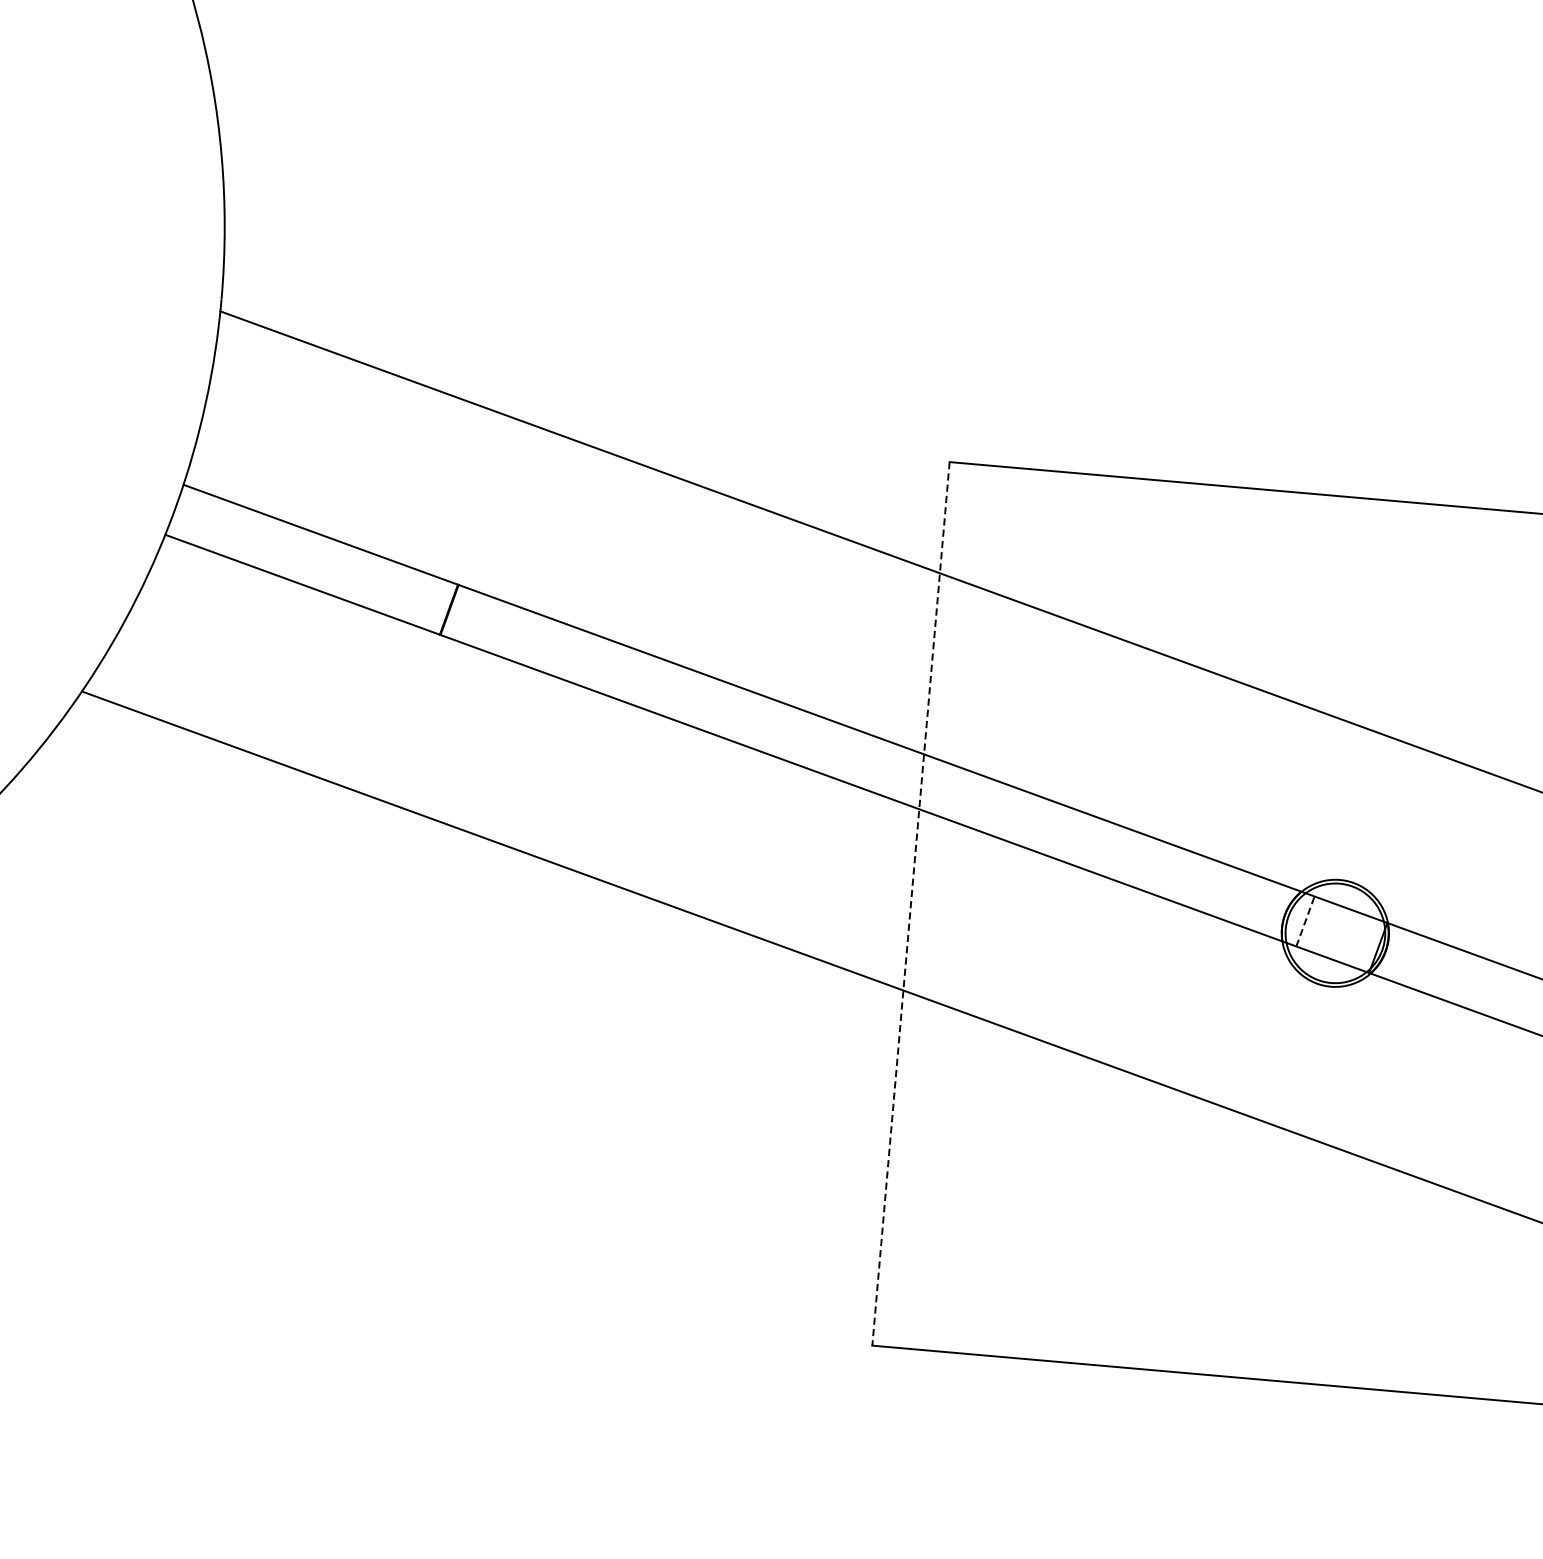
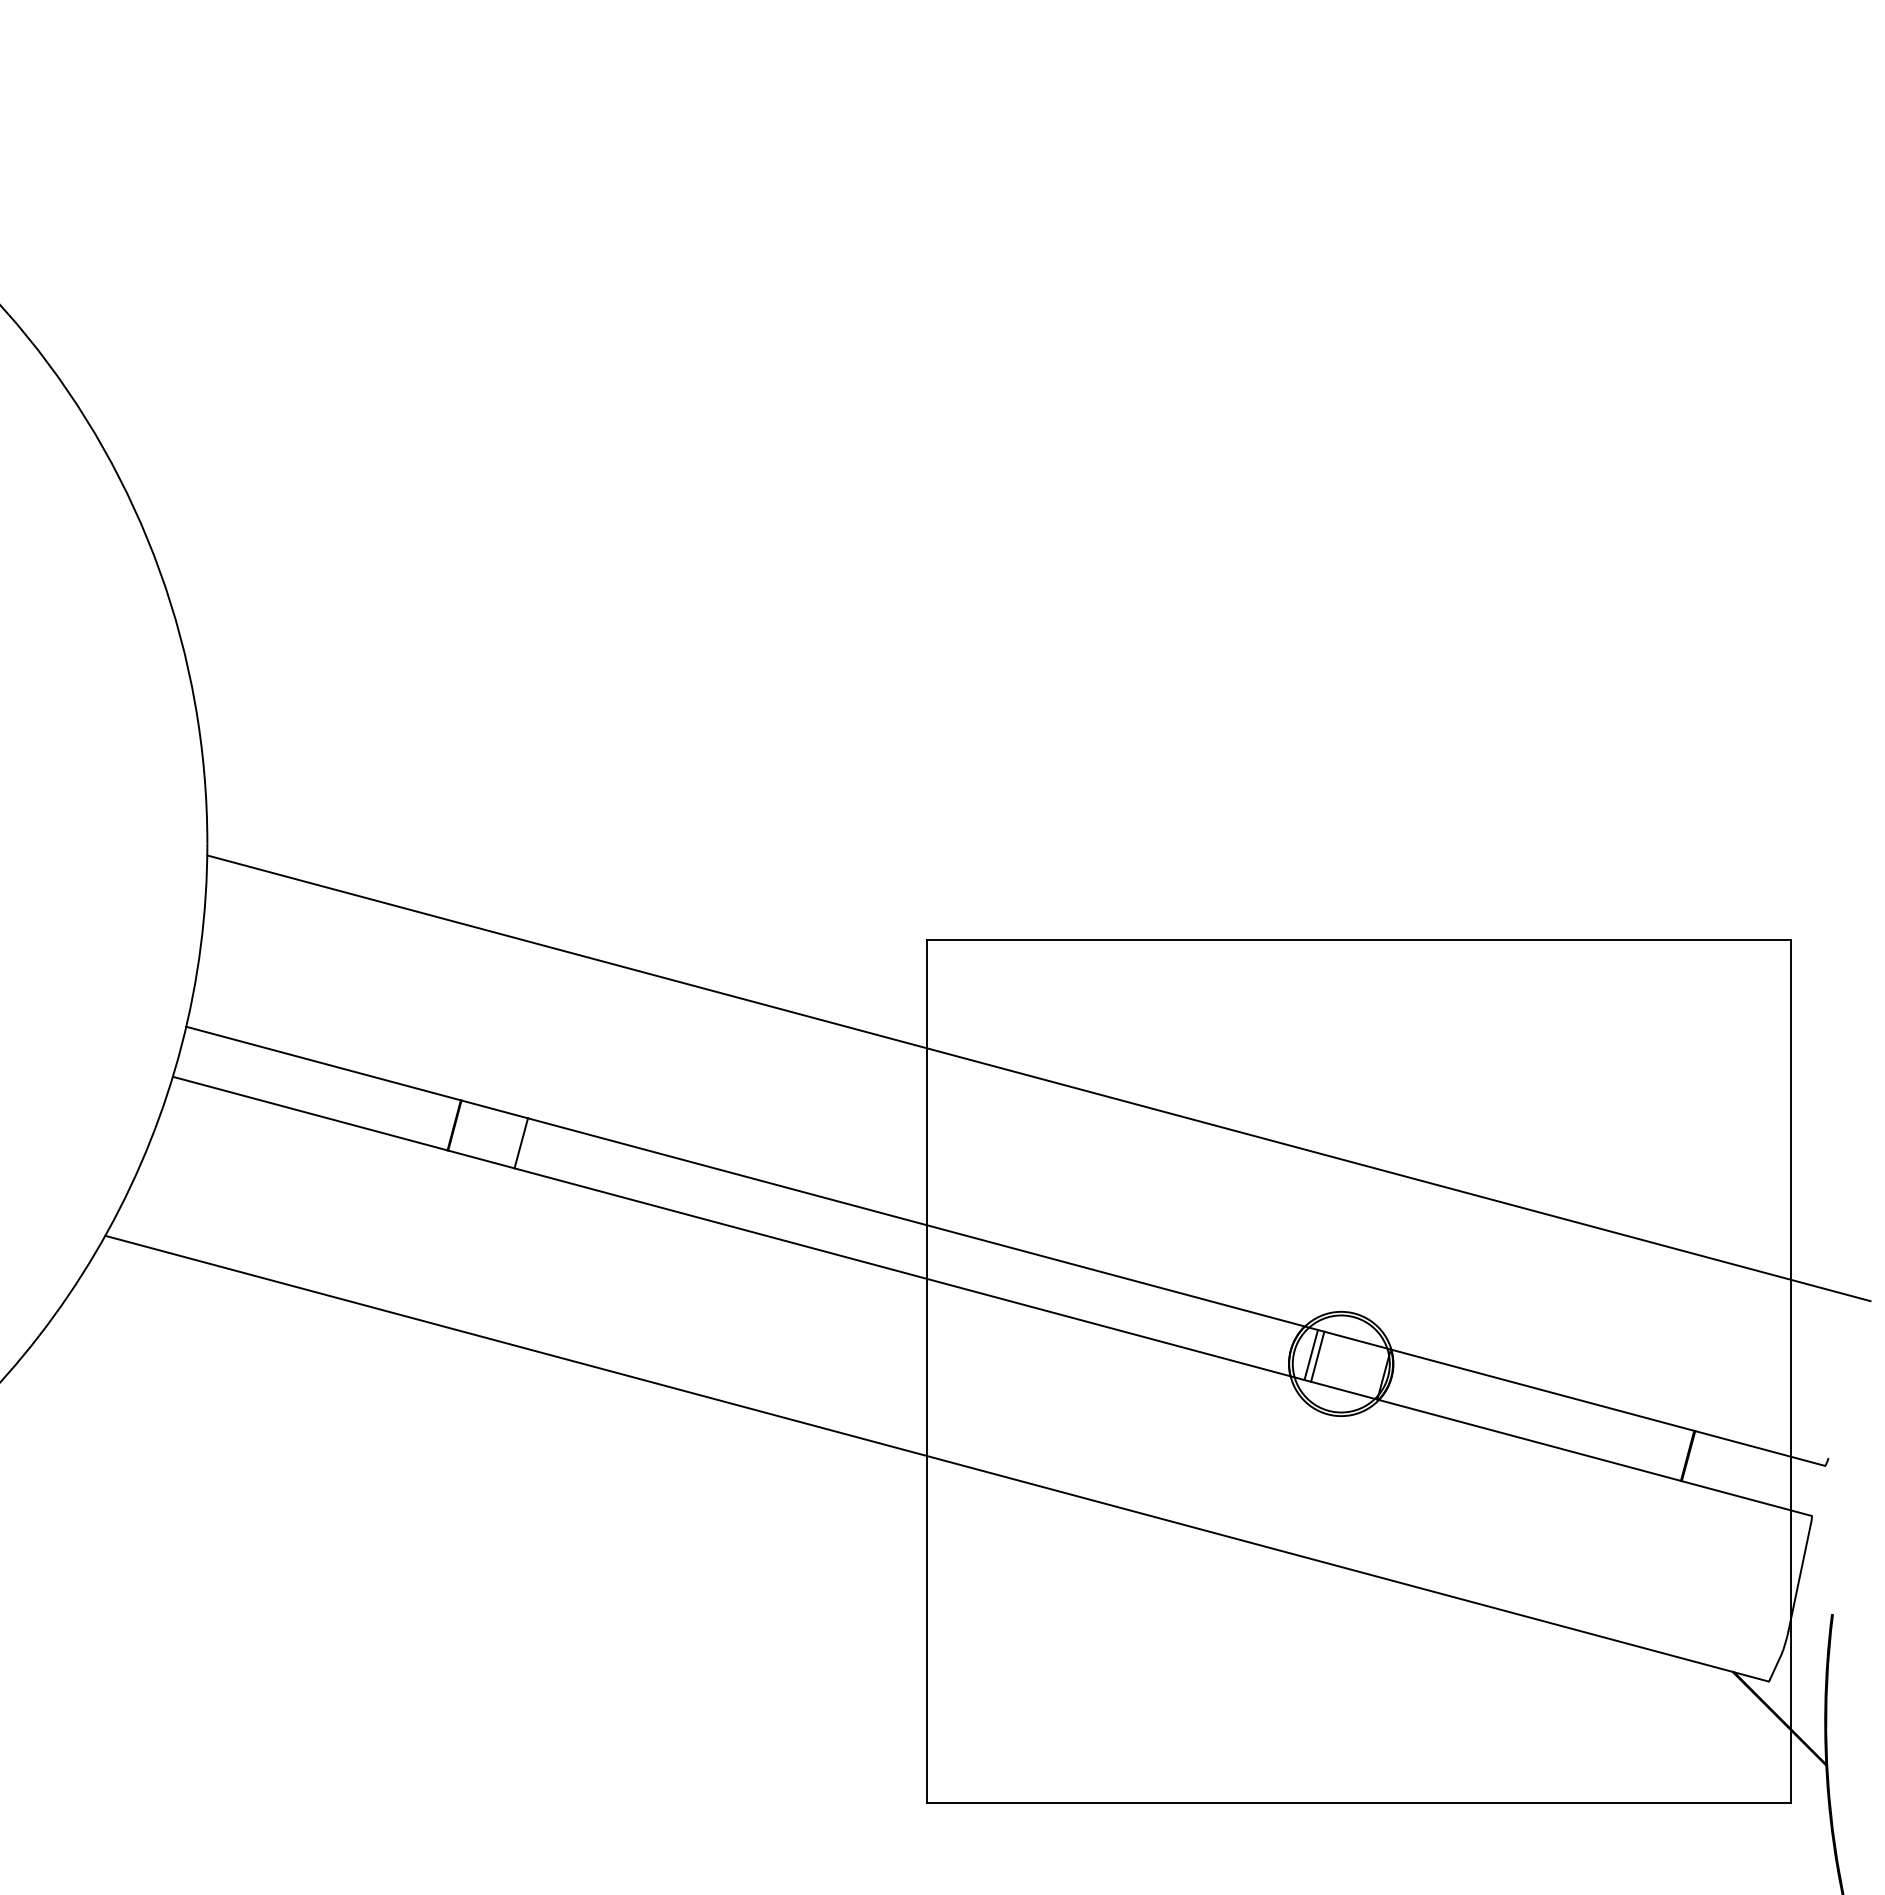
line: (516, 634) -> (521, 1143), added
line: (911, 903) -> (927, 1371), dashed -> solid
line: (1305, 921) -> (1311, 1355), dashed -> solid
line: (1311, 923) -> (1317, 1356), added

